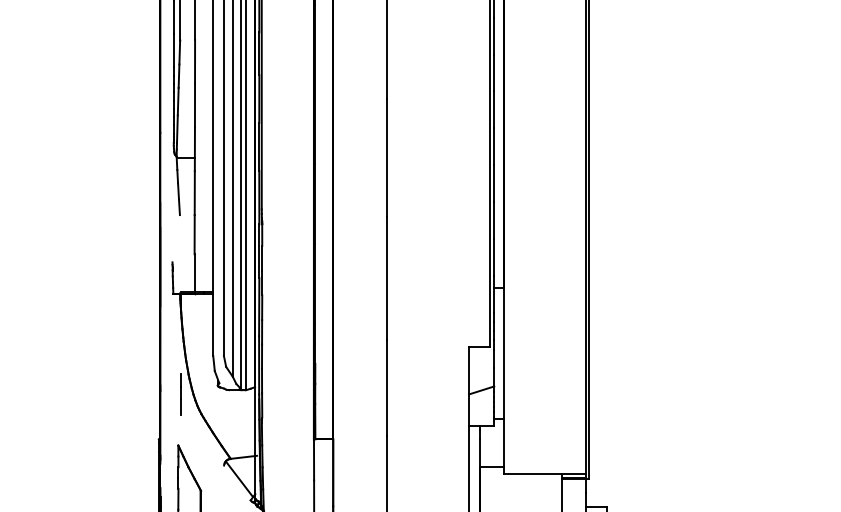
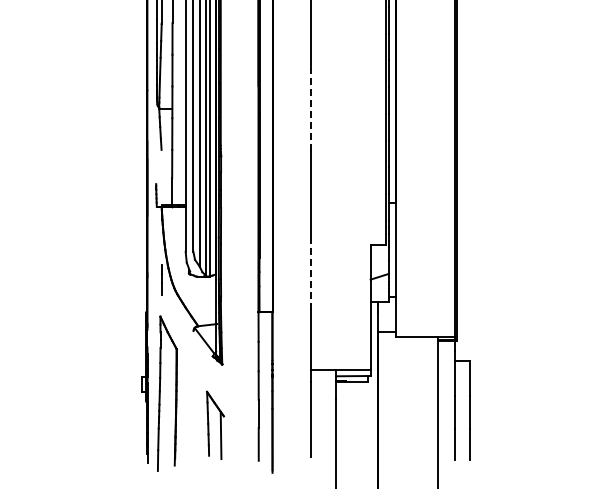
line: (387, 157) -> (311, 108), solid -> dashed
line: (387, 388) -> (311, 275), solid -> dashed

